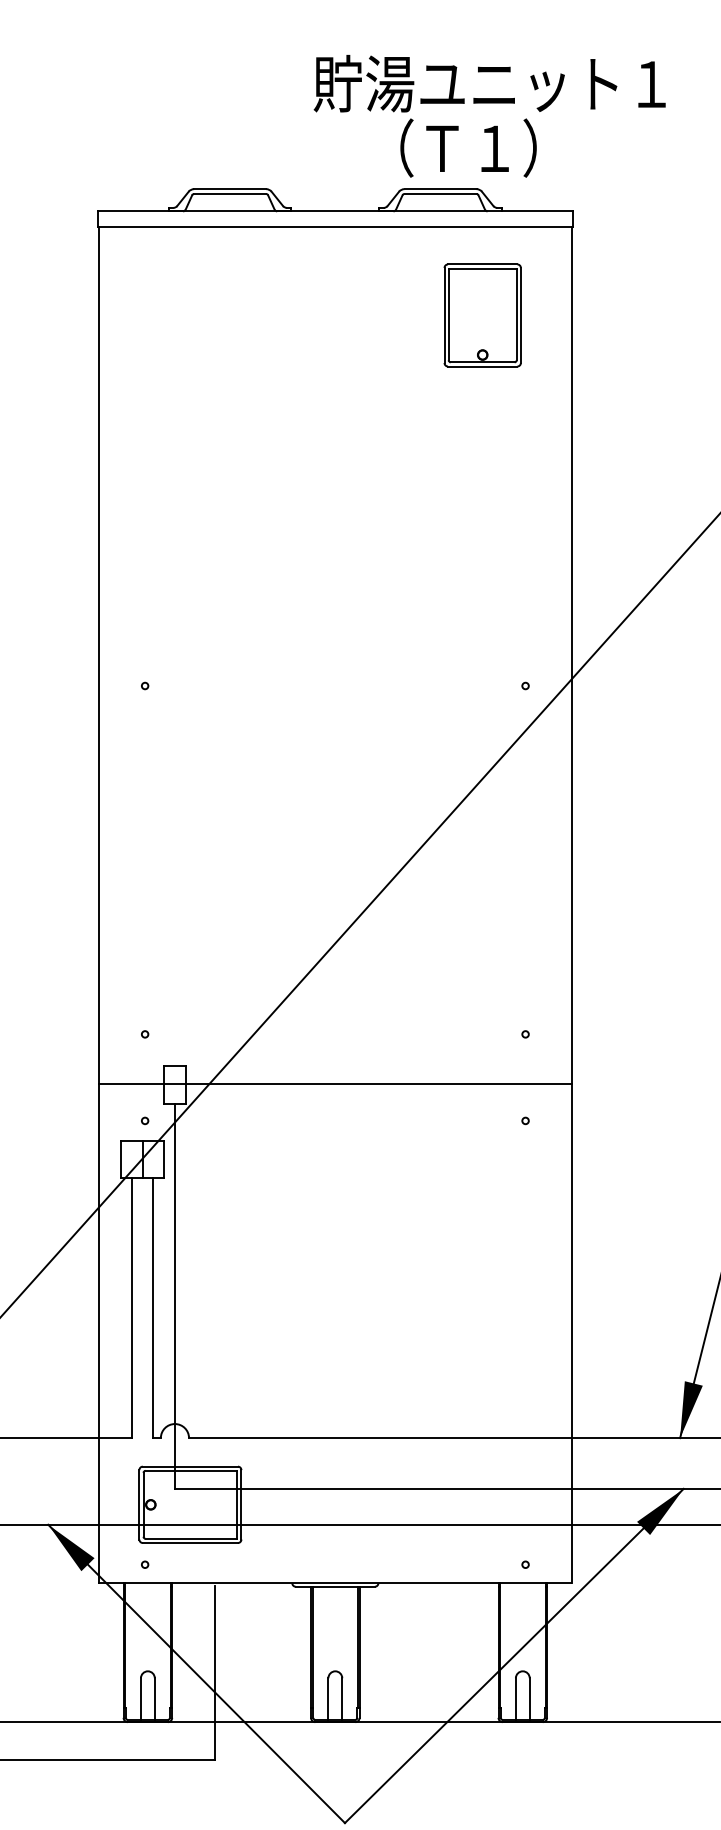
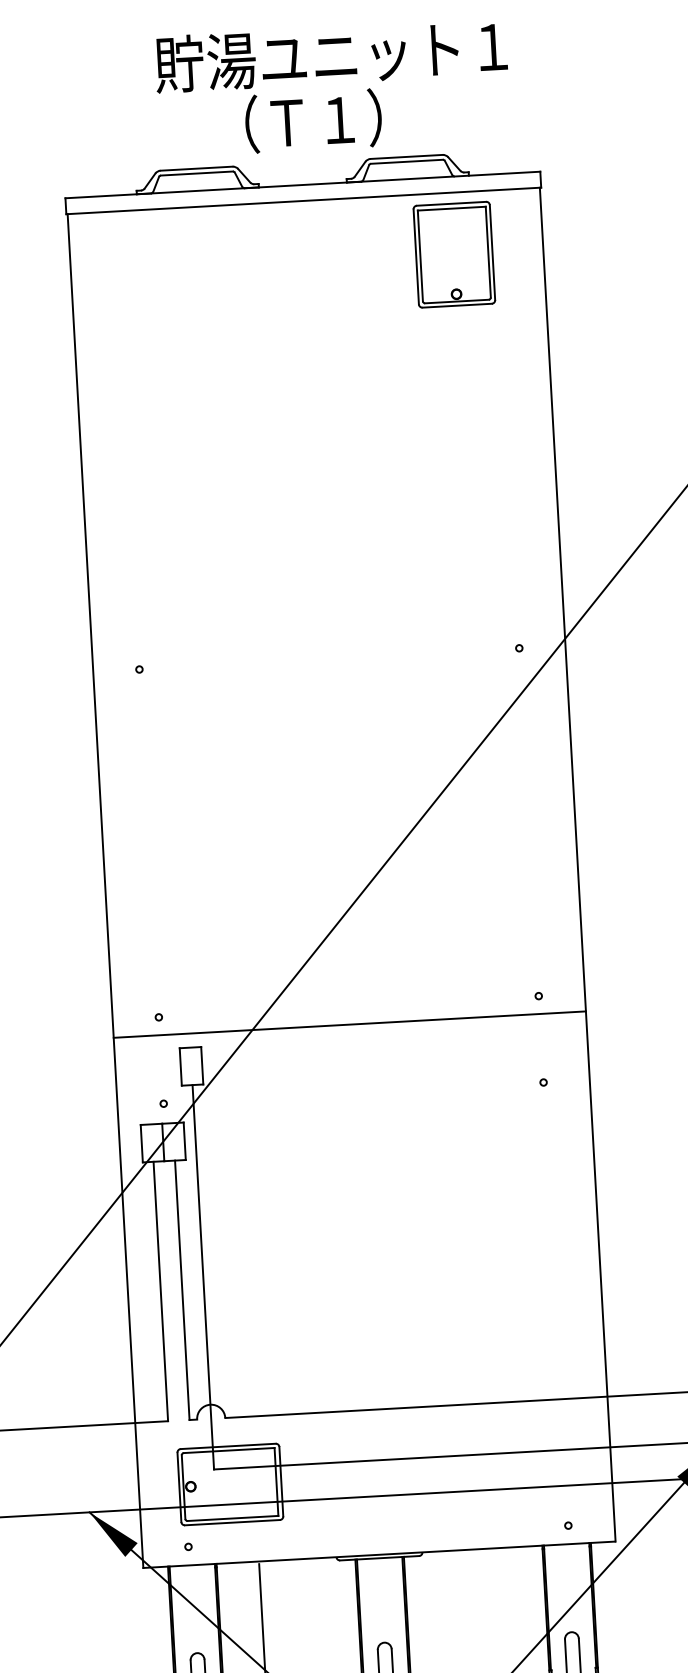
text: (489, 116) -> (332, 88), moved
part: (482, 315) -> (454, 254), moved
line: (334, 1084) -> (348, 1024), moved

